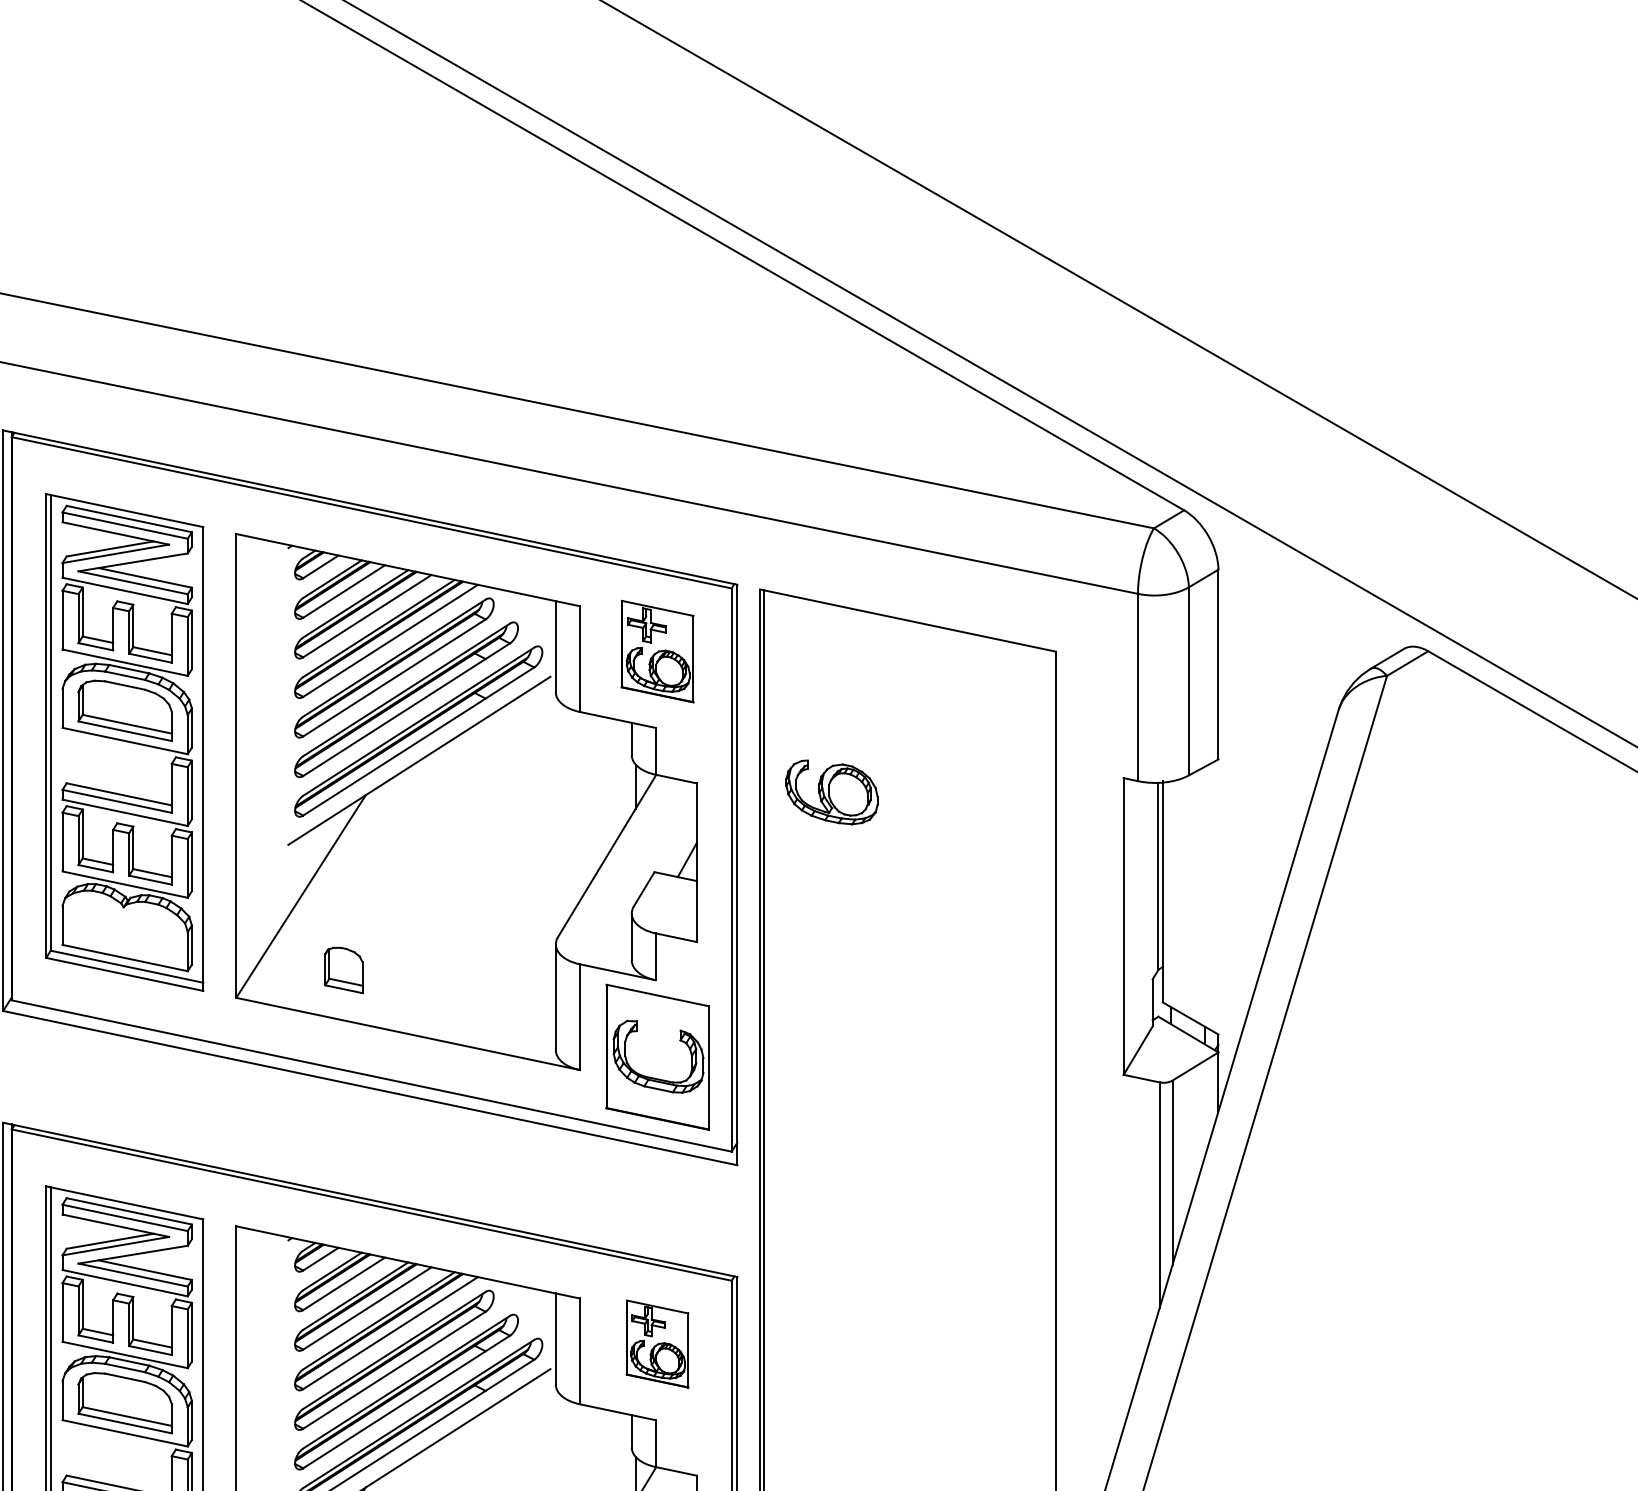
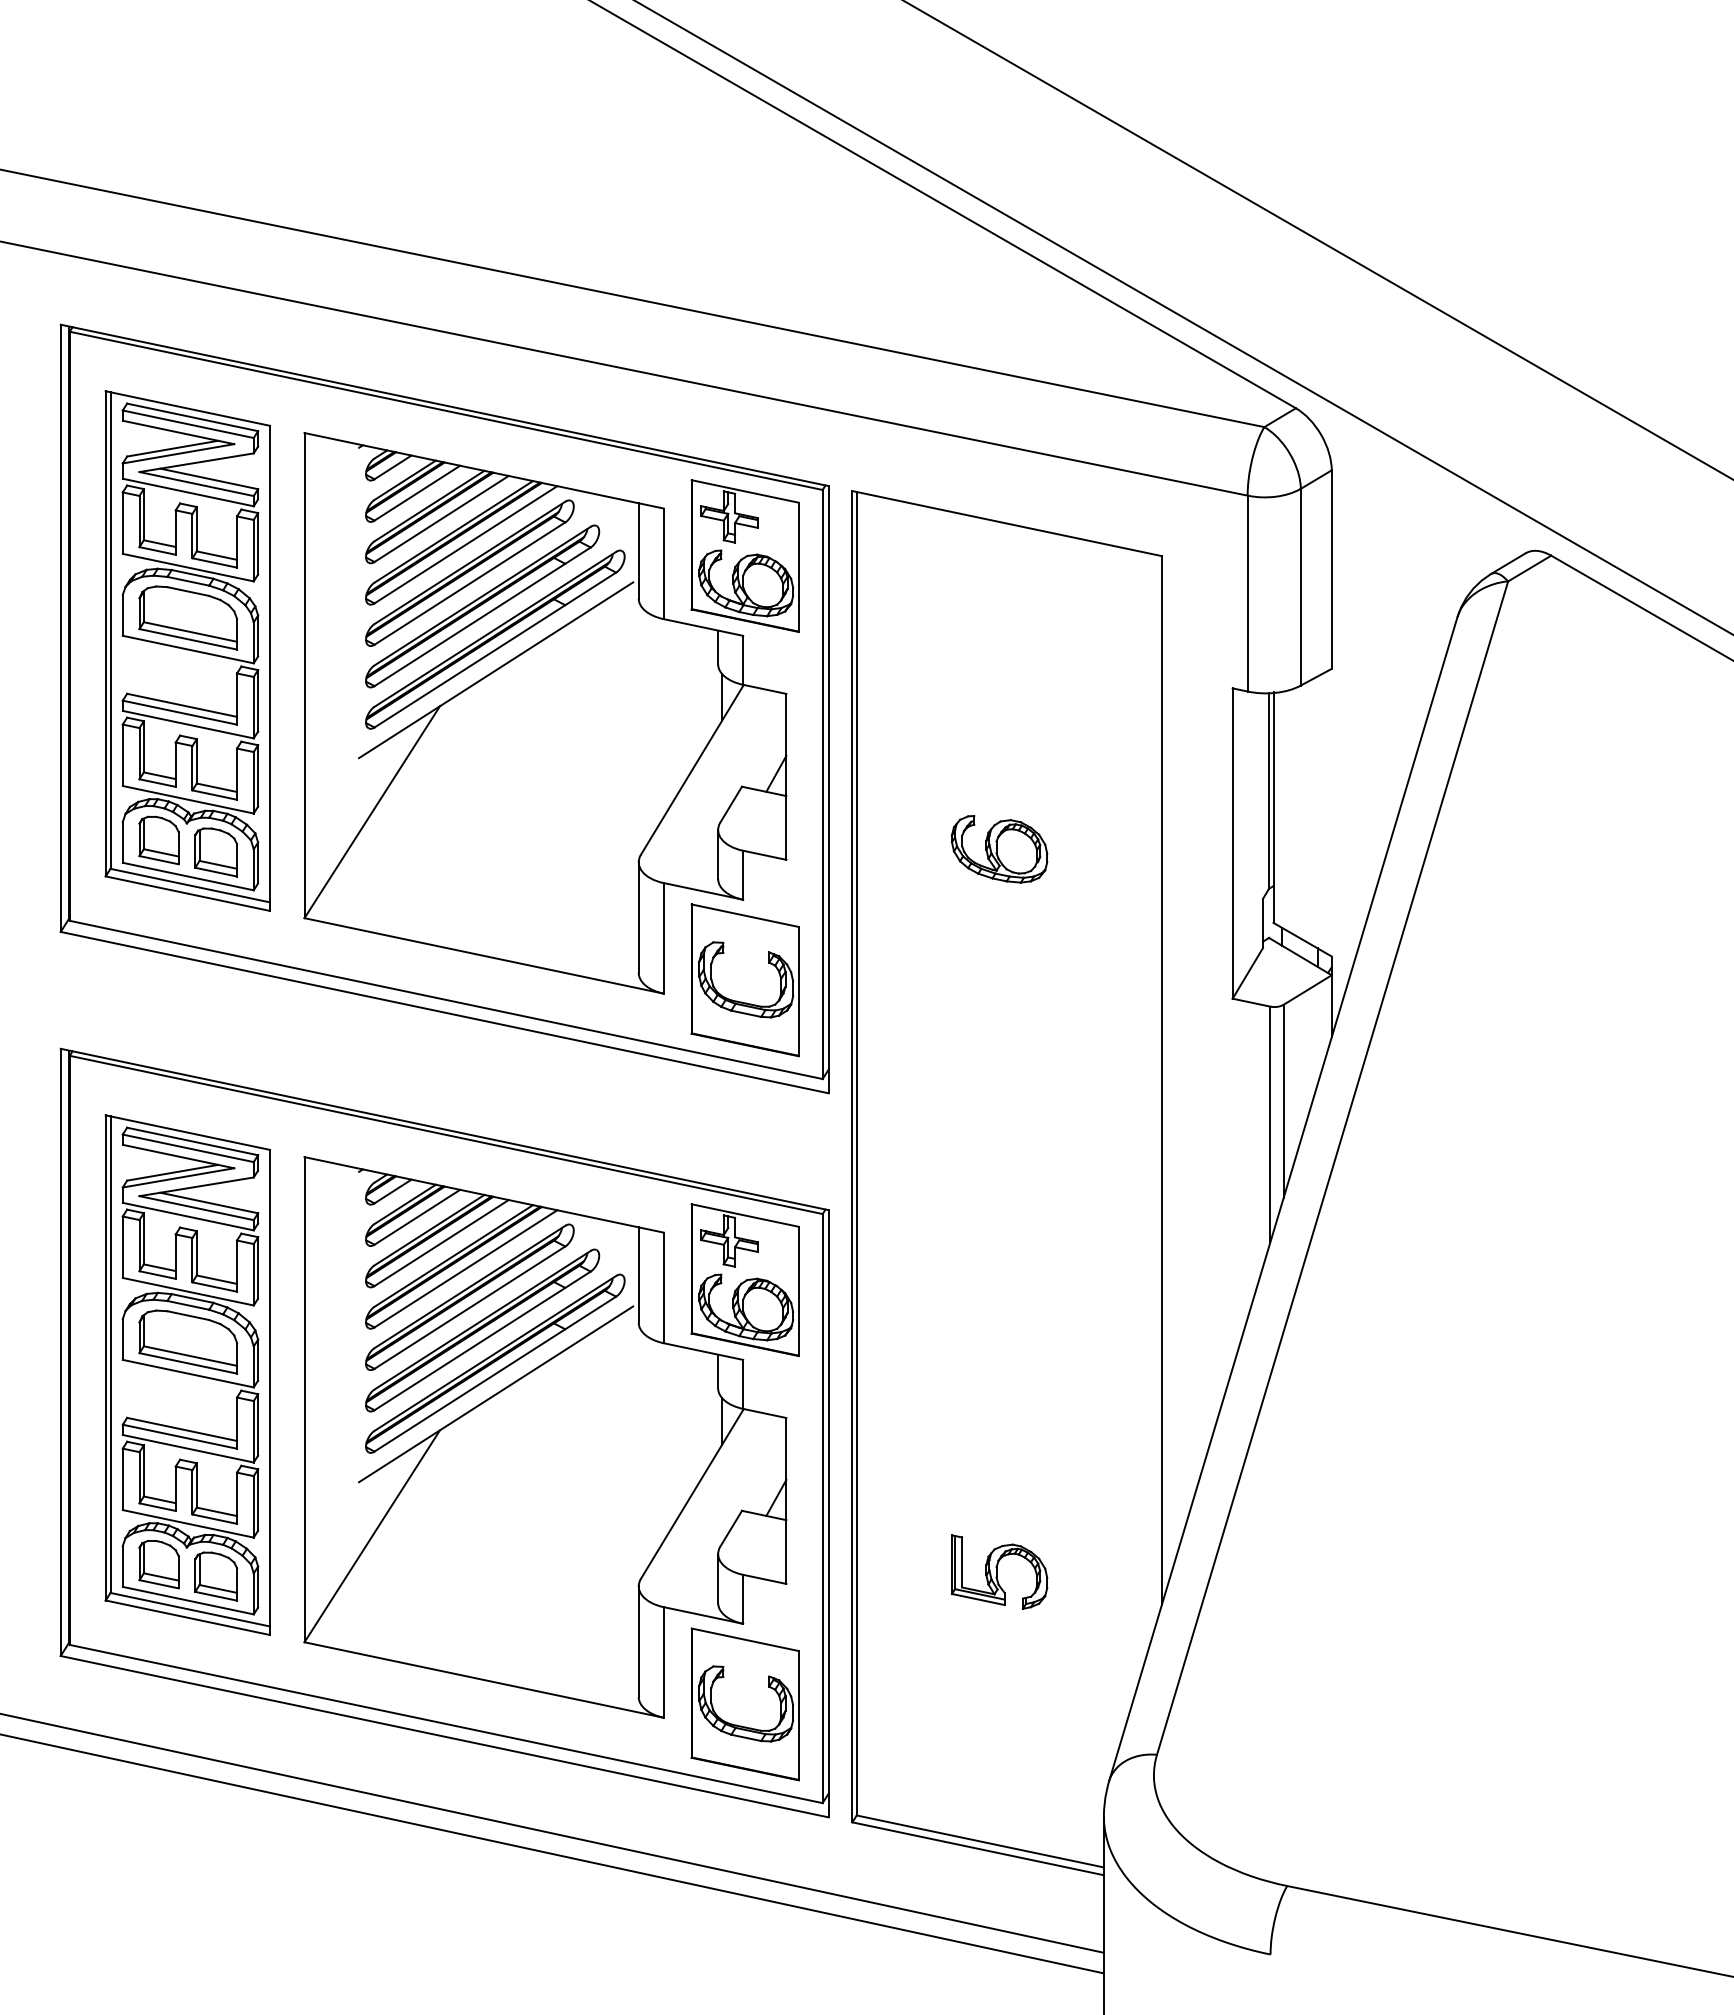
part: (656, 651) -> (744, 555), size x1.43
part: (831, 792) -> (999, 849), moved
part: (152, 935) -> (216, 852), added
part: (343, 970) -> (158, 840), moved
part: (656, 1344) -> (744, 1280), size x1.67

